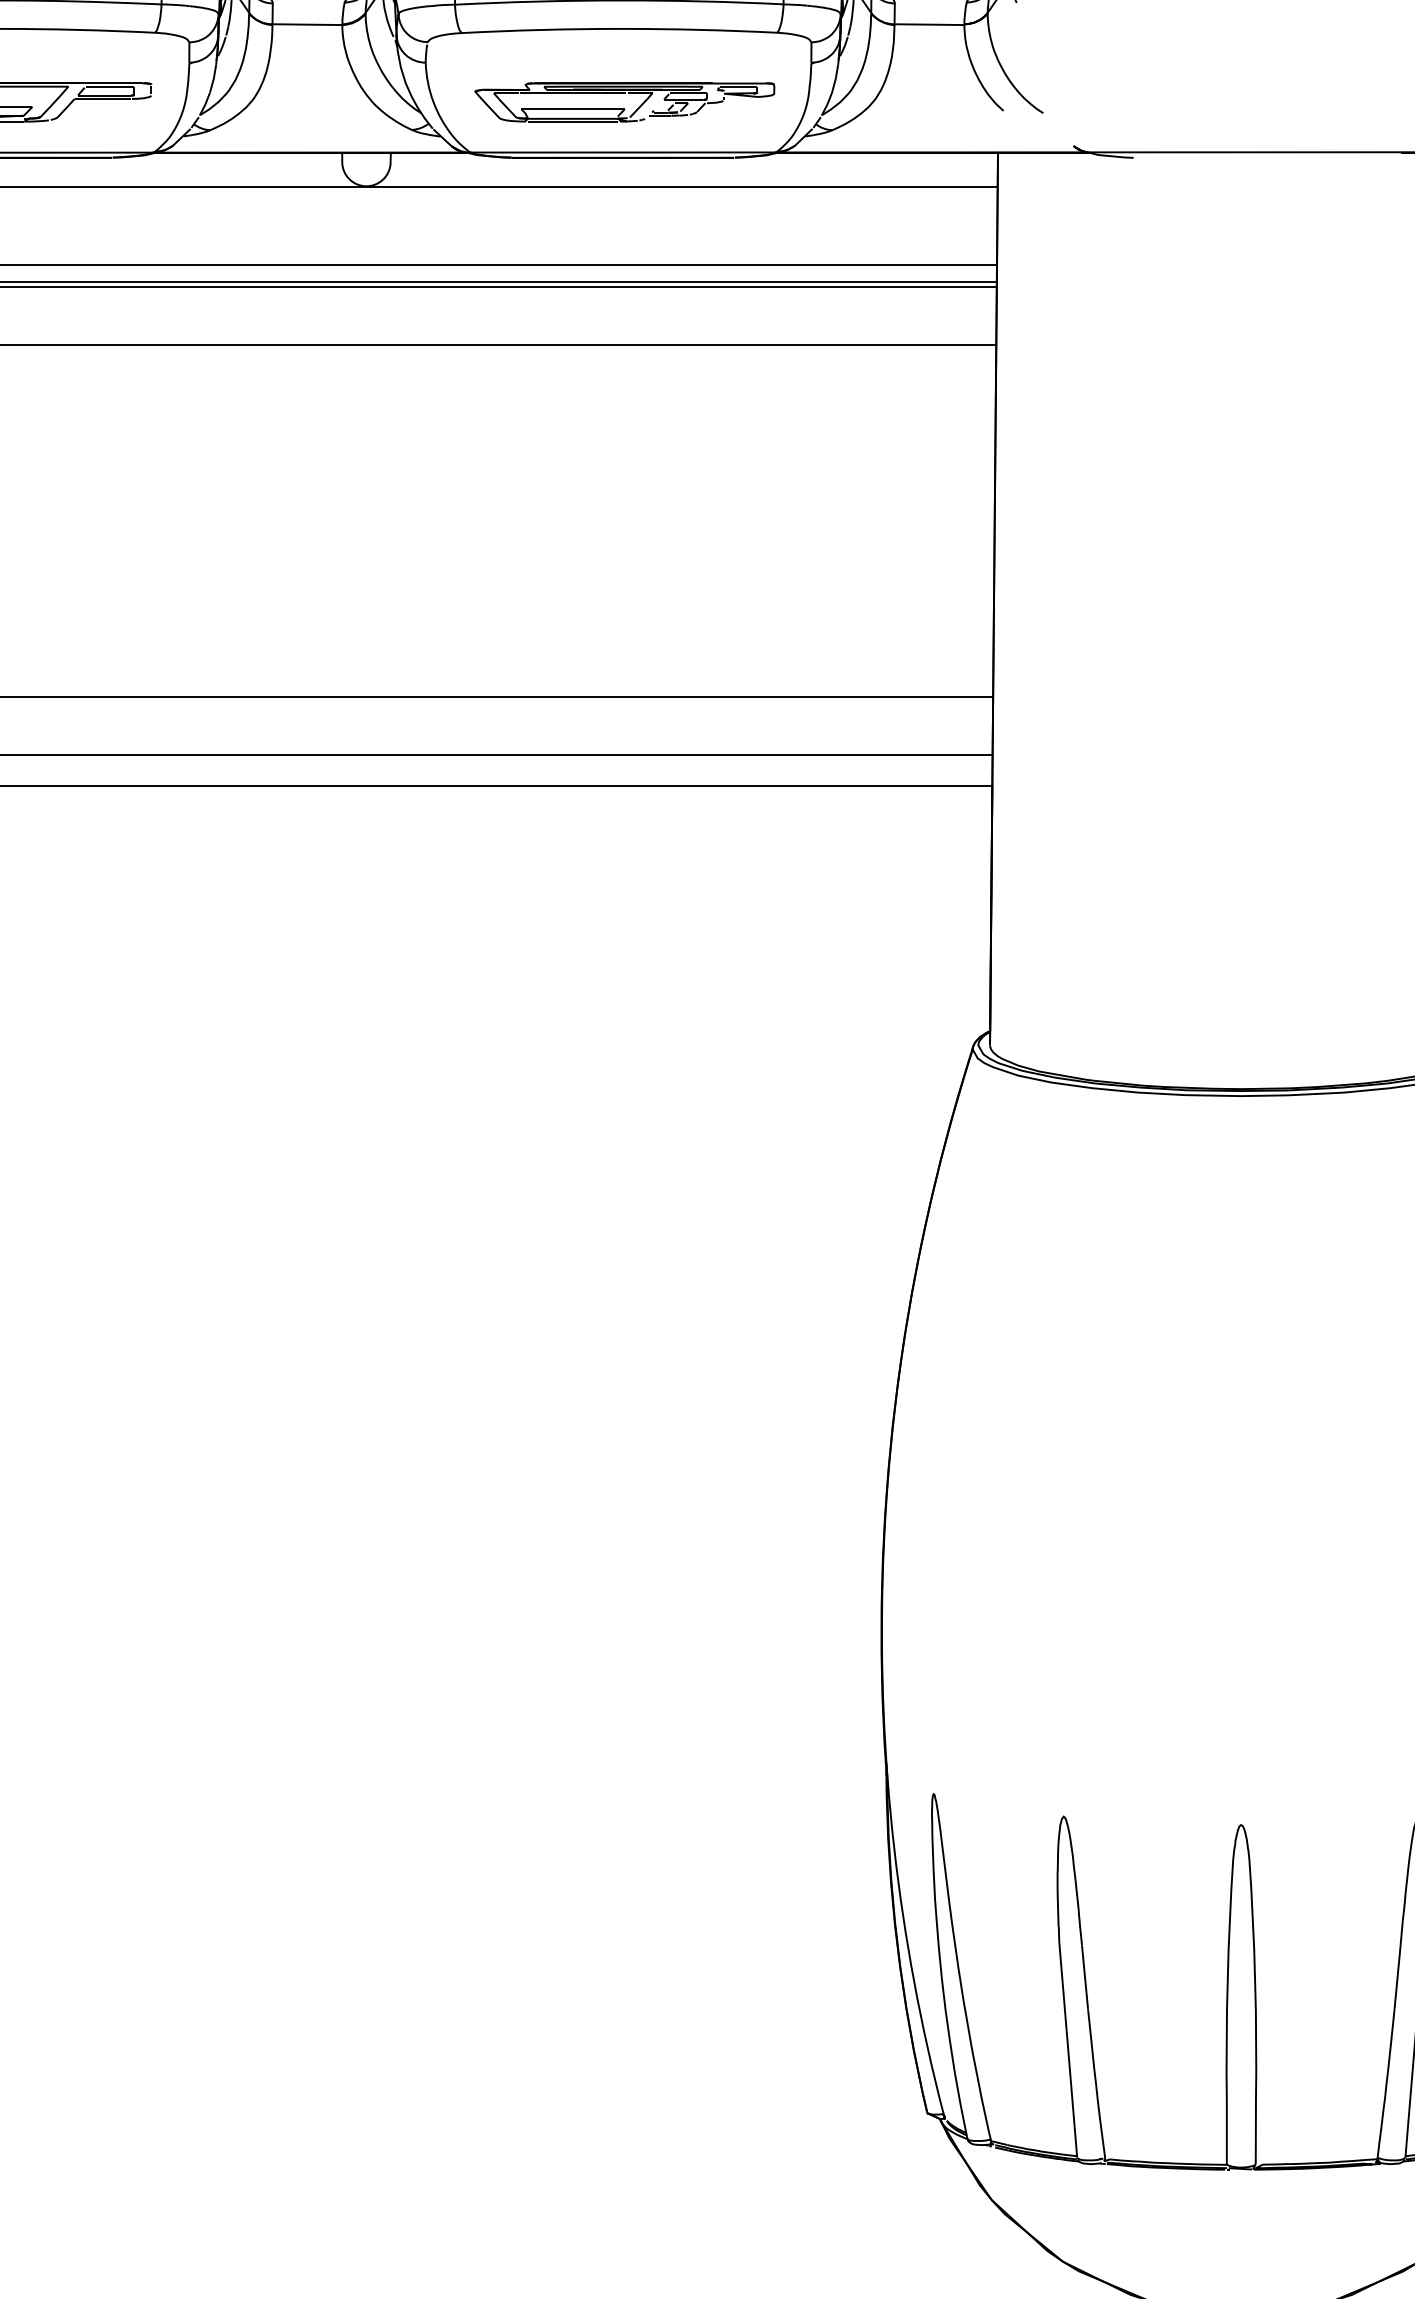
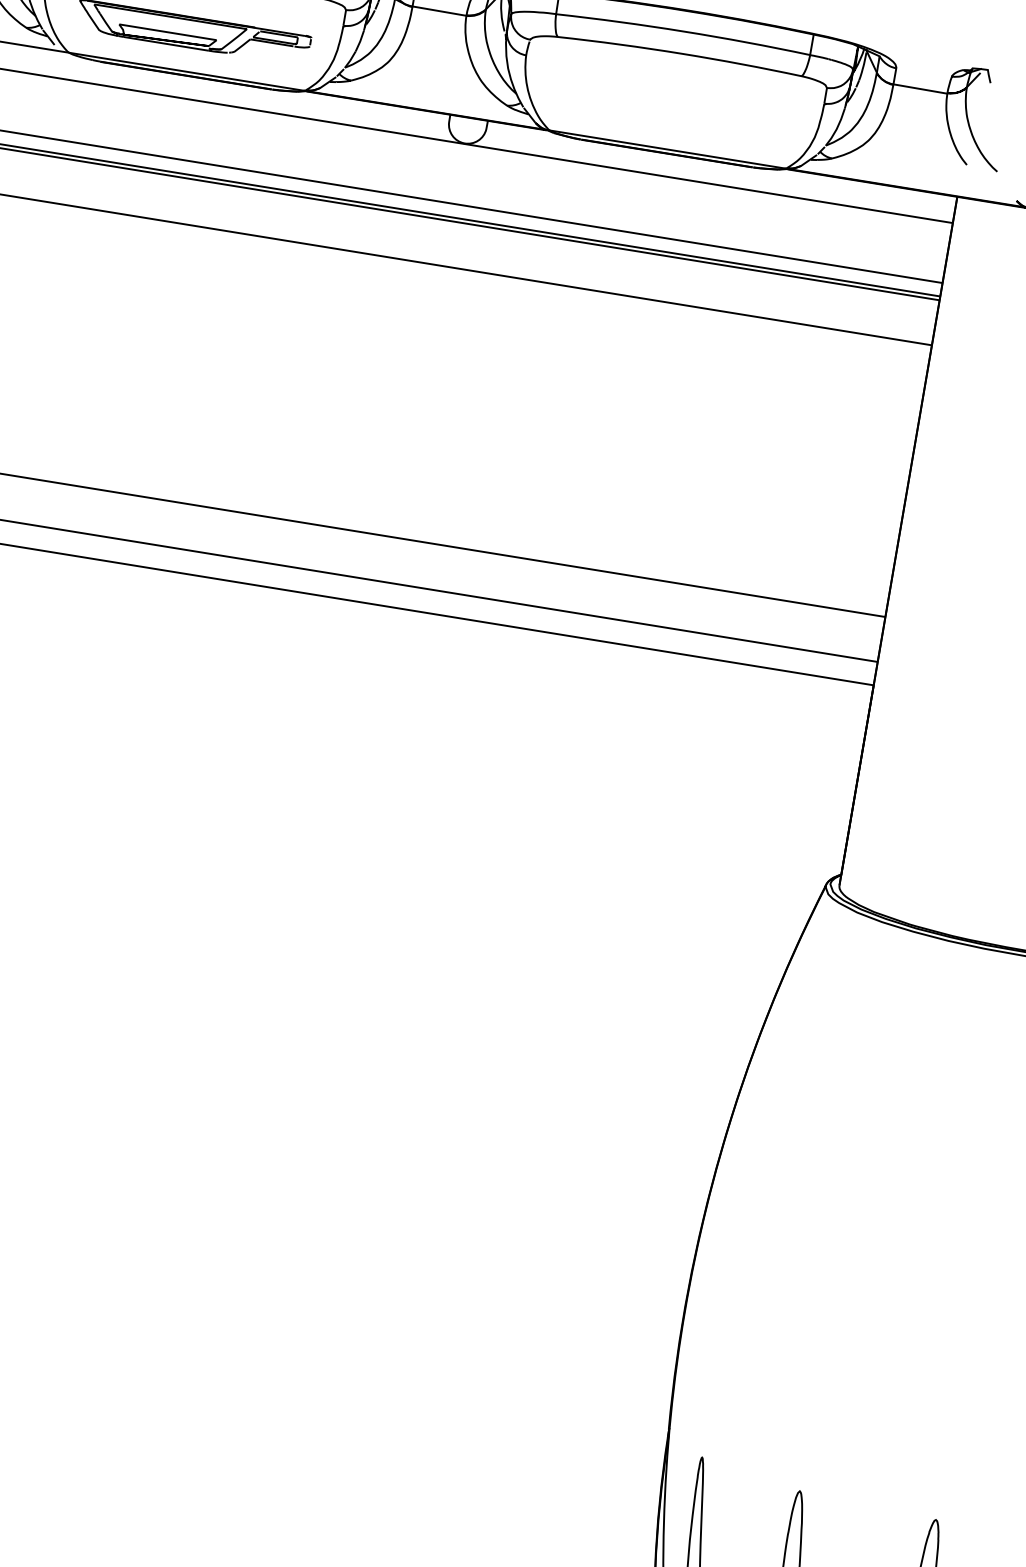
part: (624, 102) -> (674, 111), removed

